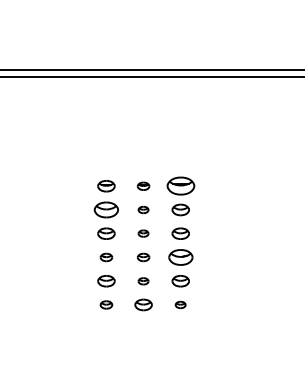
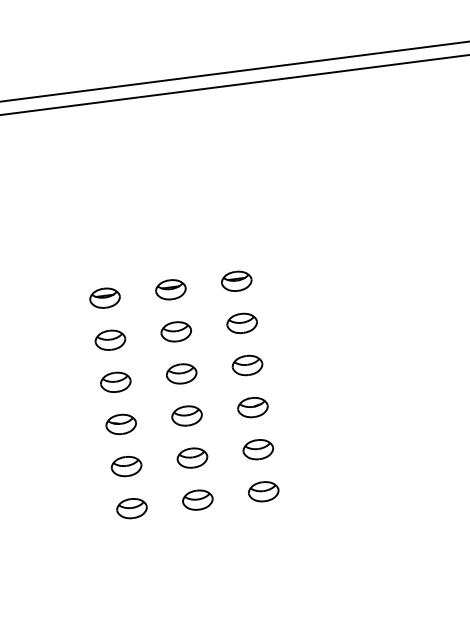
part: (143, 186) -> (170, 290), size x1.43
part: (180, 186) -> (236, 281), size x0.62
part: (106, 209) -> (110, 339), size x0.71
part: (143, 209) -> (175, 331), size x1.67
part: (143, 233) -> (181, 373), size x1.67
part: (106, 257) -> (121, 424), size x1.43
part: (143, 257) -> (186, 416), size x1.43
part: (180, 257) -> (252, 407), size x0.71
part: (143, 281) -> (192, 458), size x1.67
part: (106, 304) -> (131, 507), size x1.43
part: (180, 304) -> (263, 490), size x1.67

